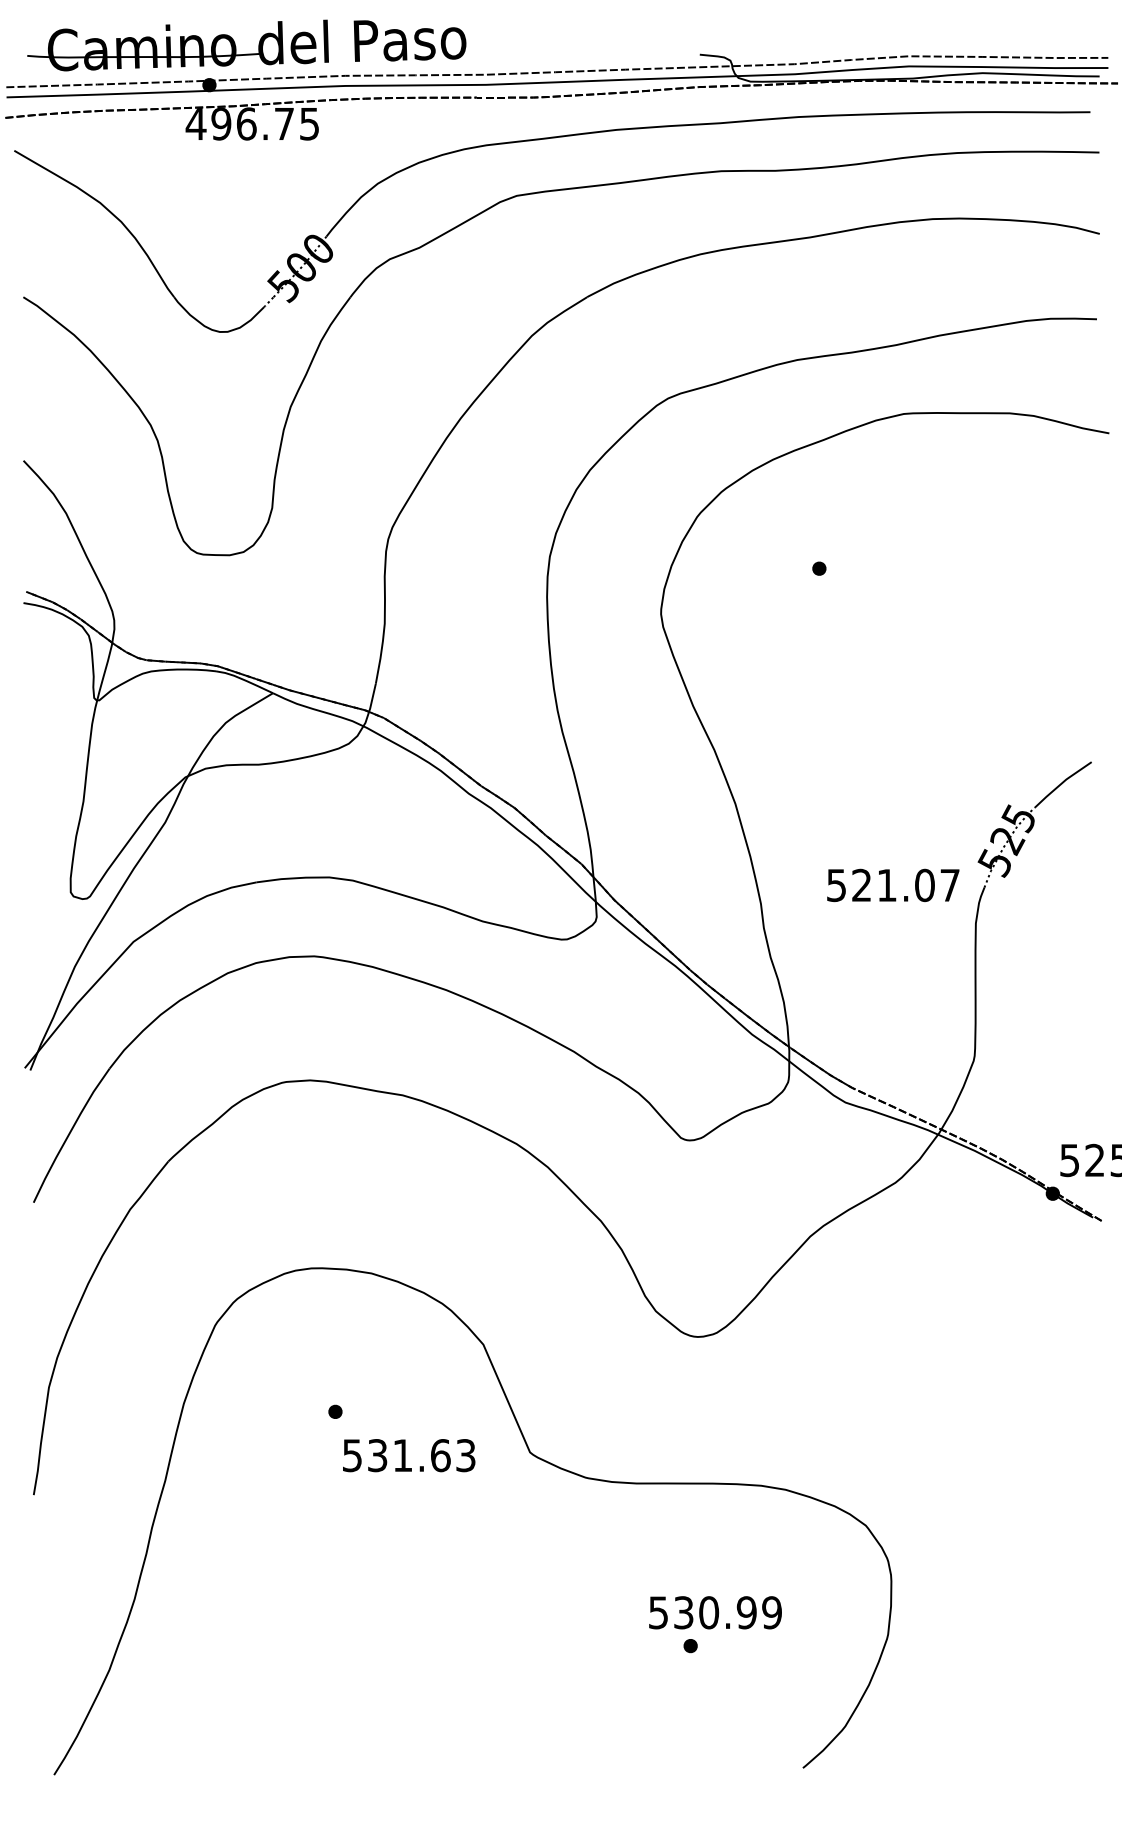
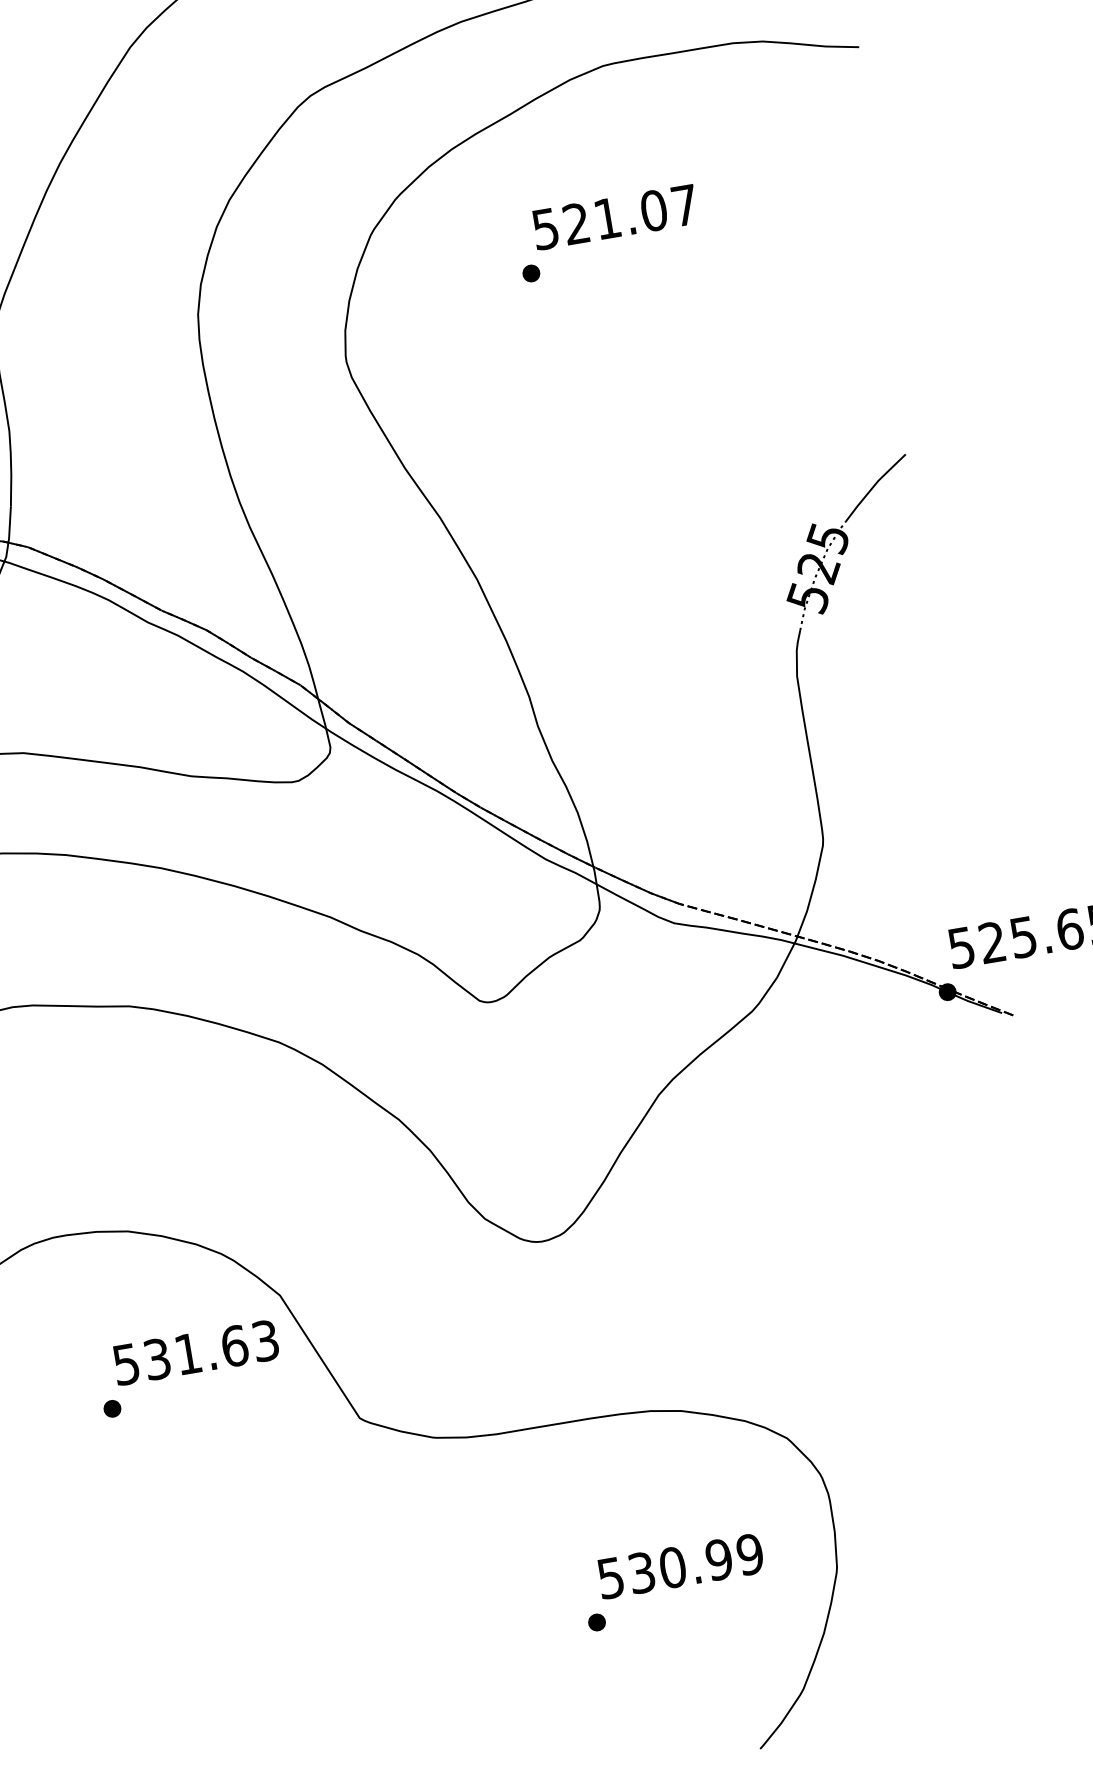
text: (893, 885) -> (615, 217), moved
text: (409, 1455) -> (196, 1352), moved
text: (715, 1612) -> (680, 1565), moved

